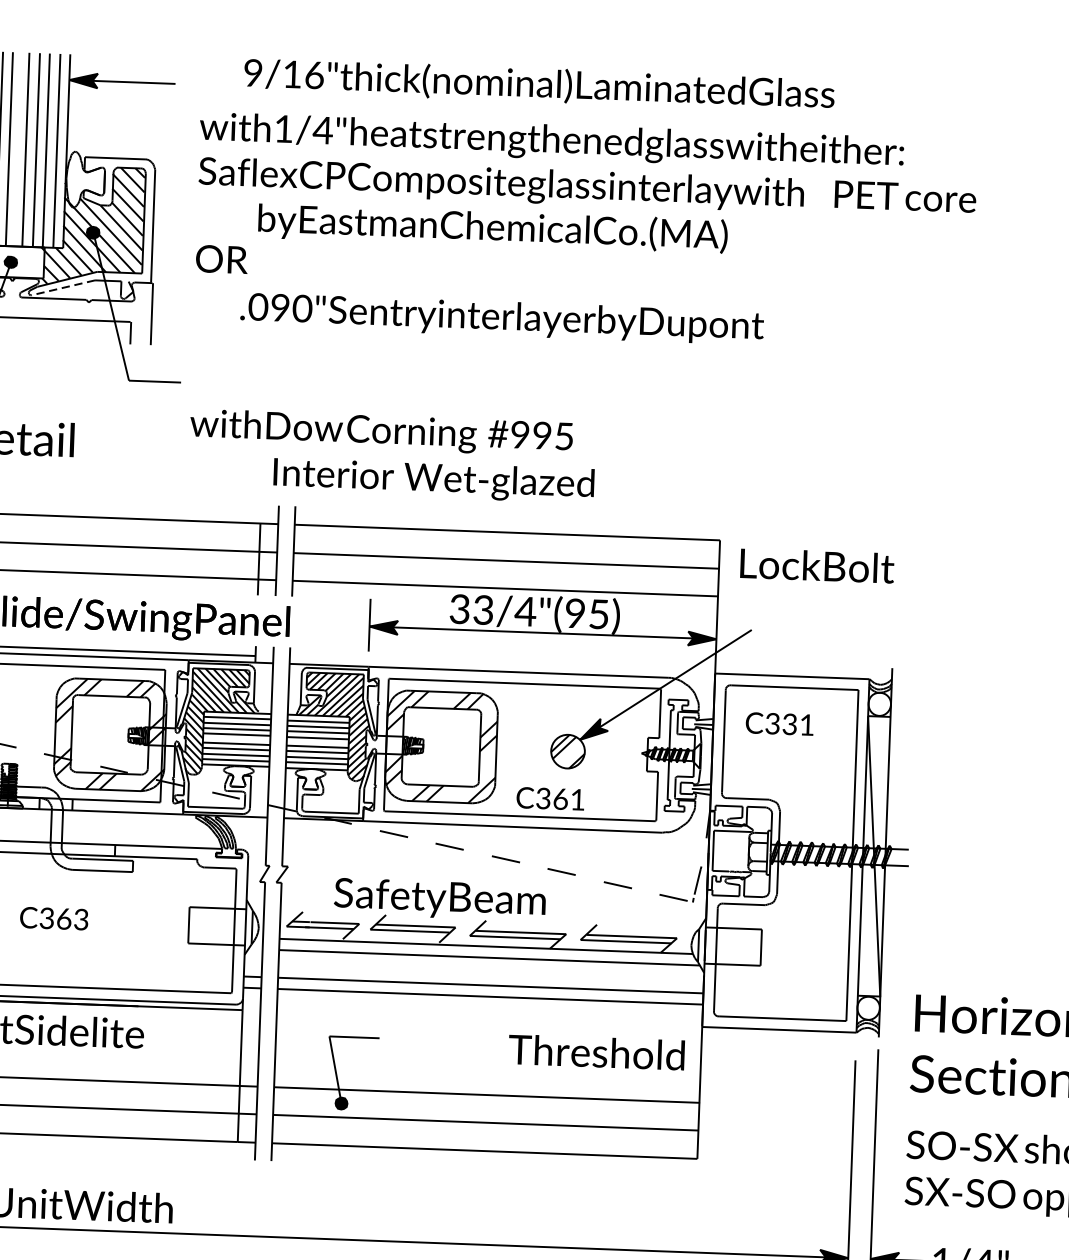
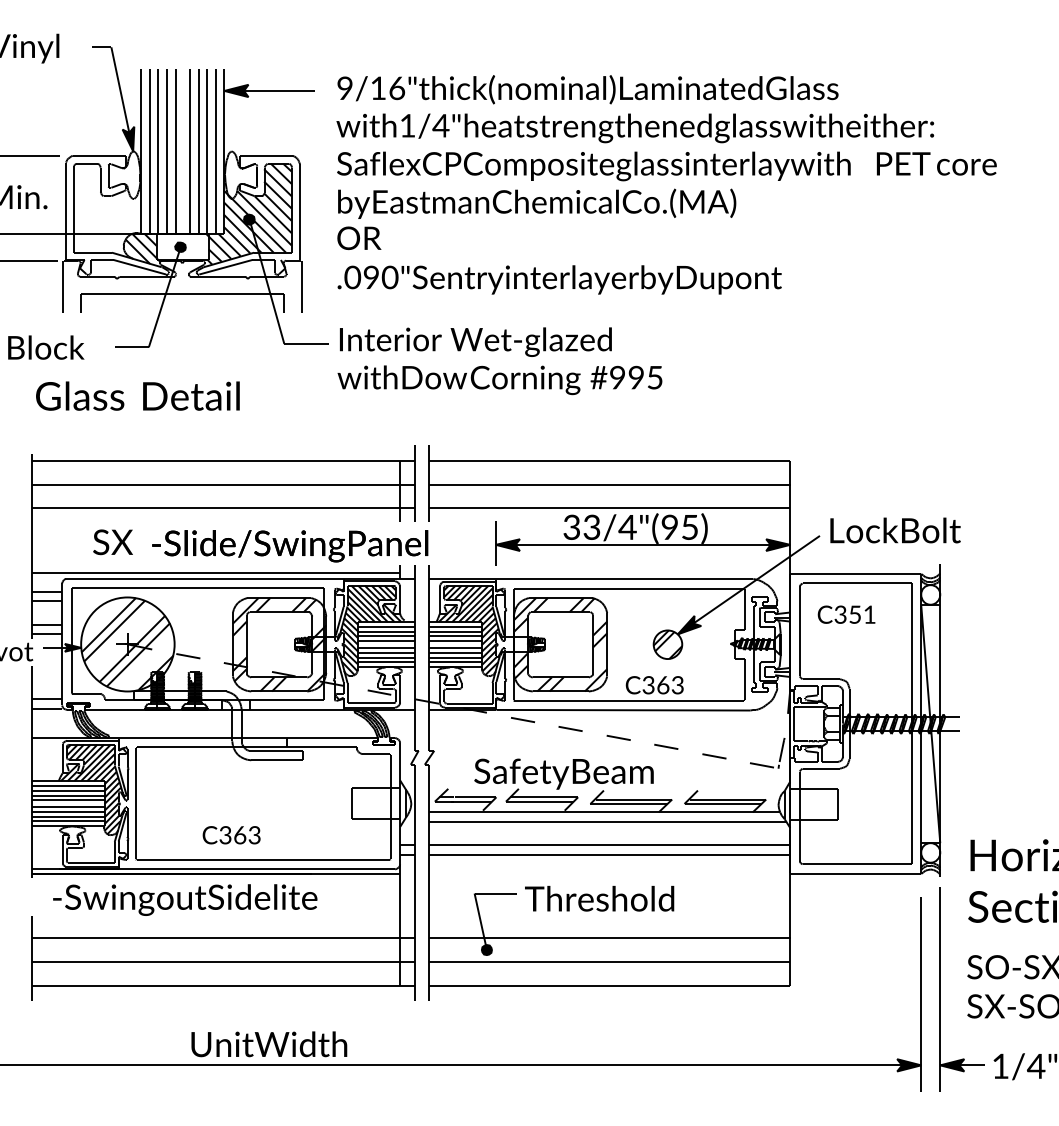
text: (538, 84) -> (587, 89), moved
text: (493, 228) -> (537, 203), moved
line: (63, 288) -> (225, 267), dashed -> solid
text: (501, 318) -> (559, 279), moved
text: (433, 479) -> (475, 341), moved
text: (817, 565) -> (895, 530), moved
text: (790, 724) -> (855, 614), C331 -> C351
text: (577, 800) -> (677, 685), C361 -> C363
text: (54, 918) -> (231, 835), moved
text: (596, 1052) -> (599, 898), moved

